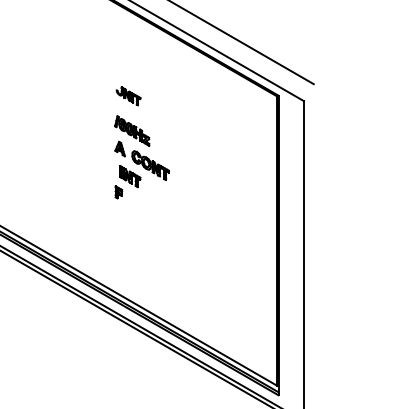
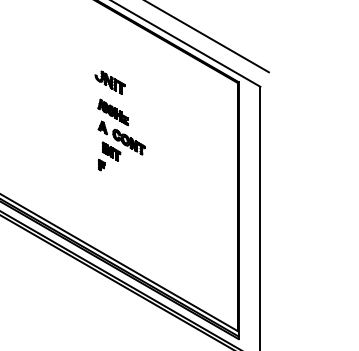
part: (127, 96) -> (109, 82), size x1.43

